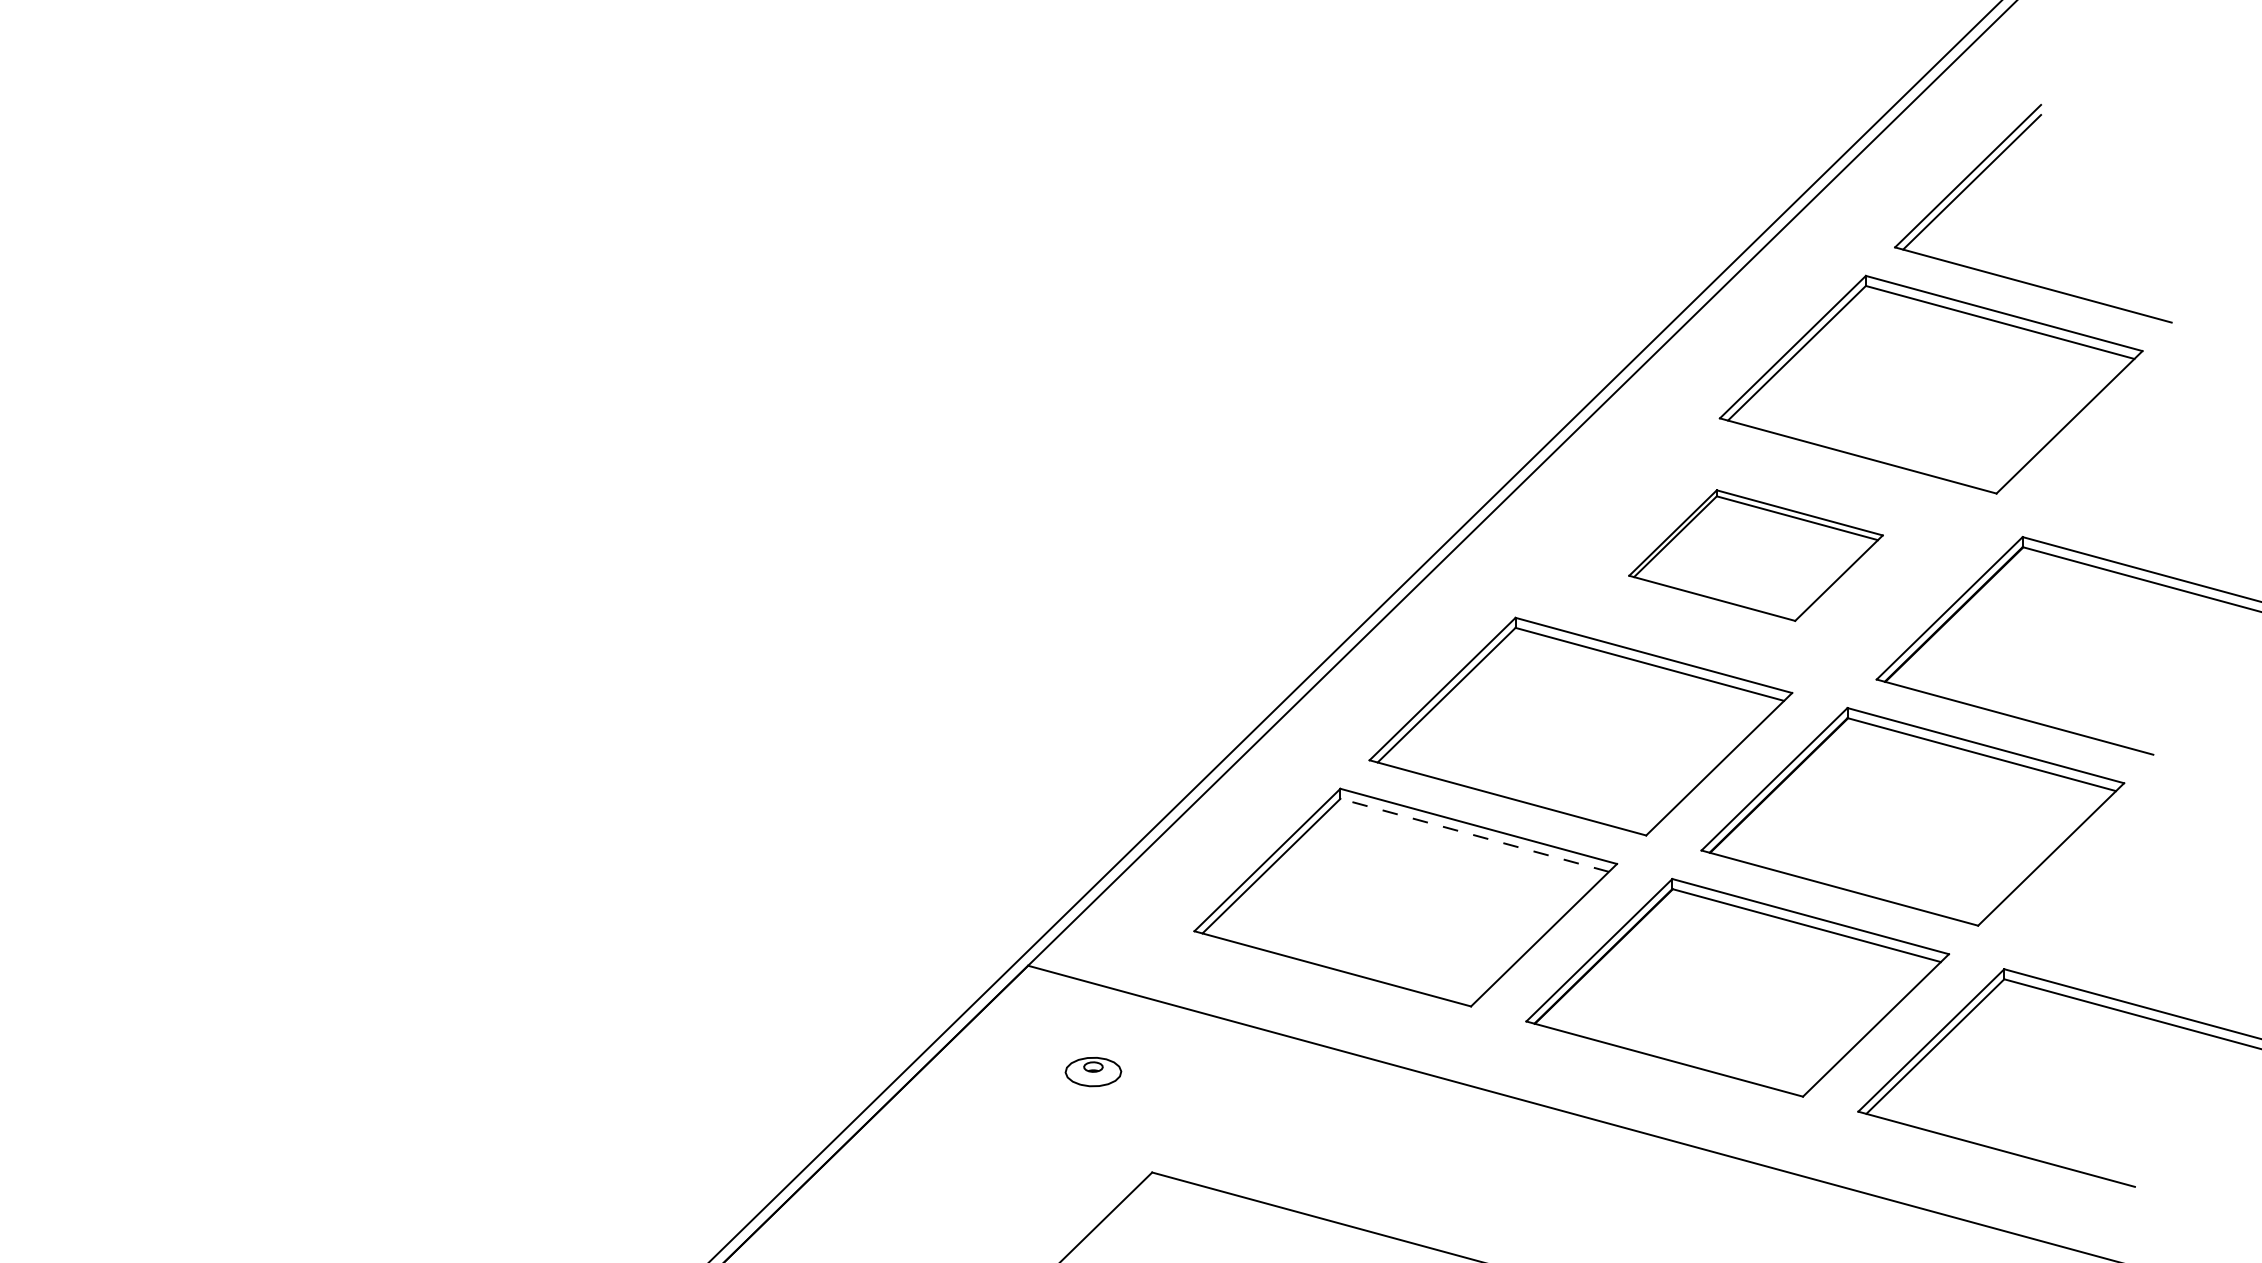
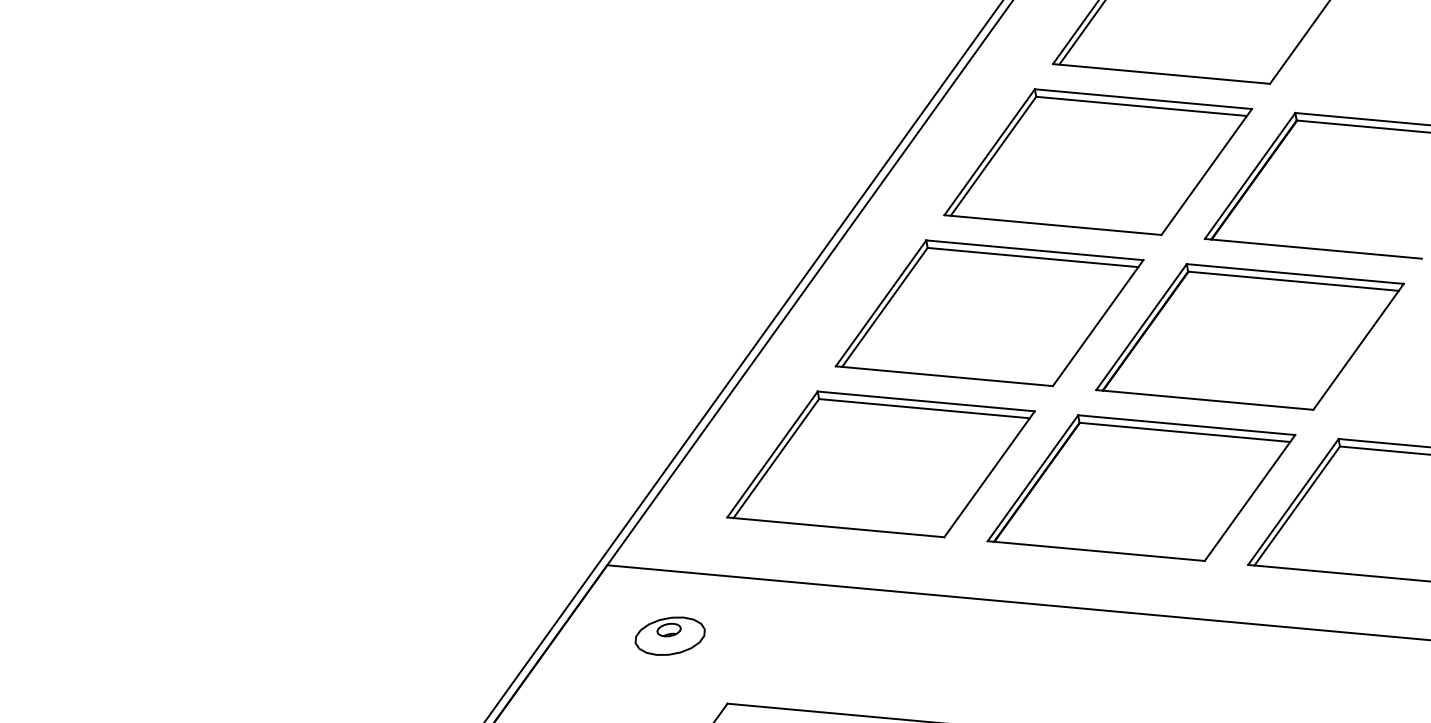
part: (1755, 555) -> (1097, 162), size x1.67
line: (1474, 835) -> (924, 408), dashed -> solid
part: (1093, 1071) -> (670, 635), size x1.67

